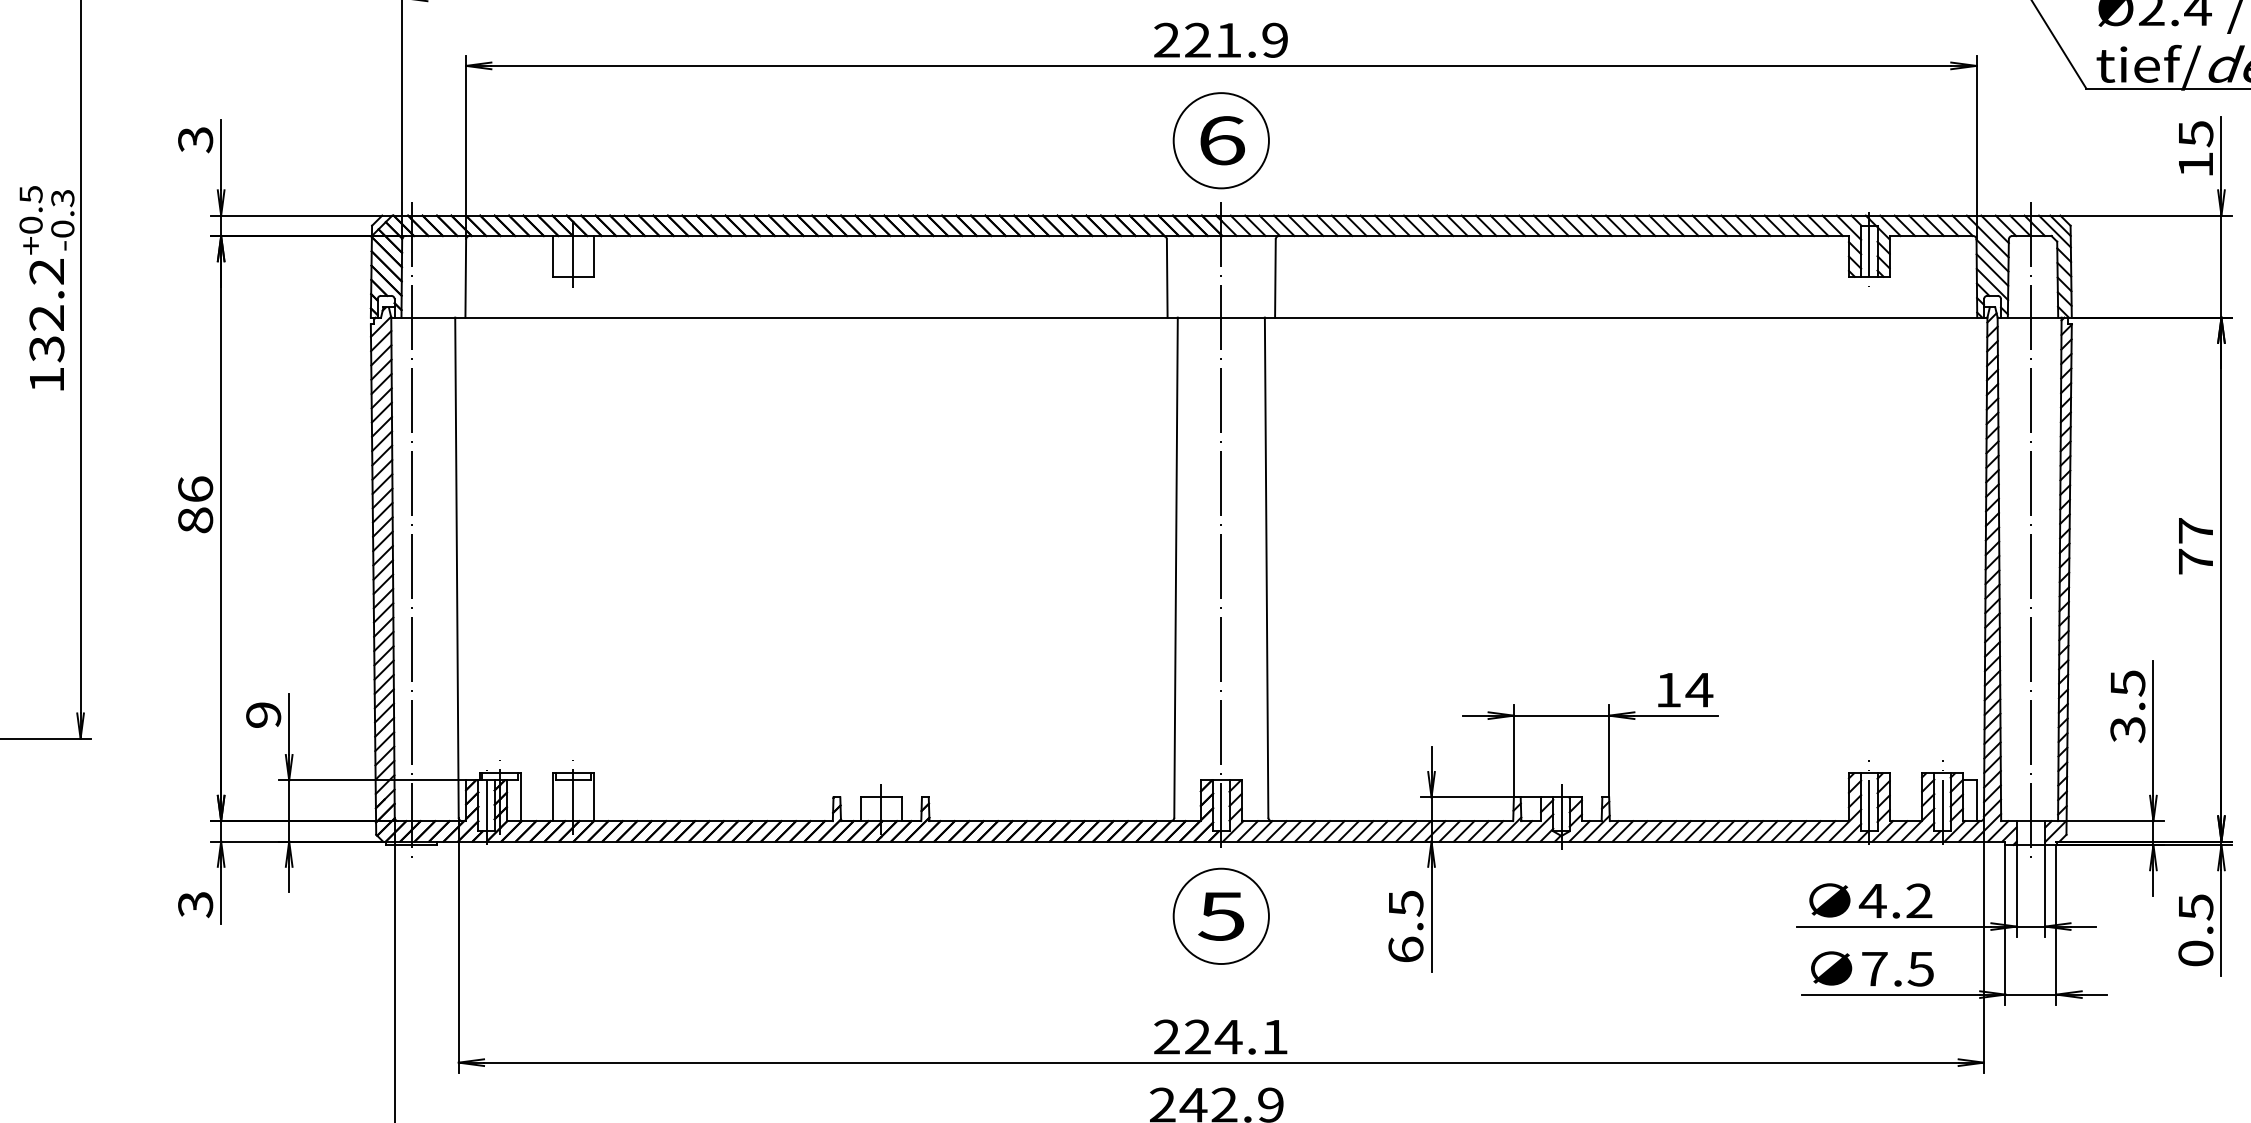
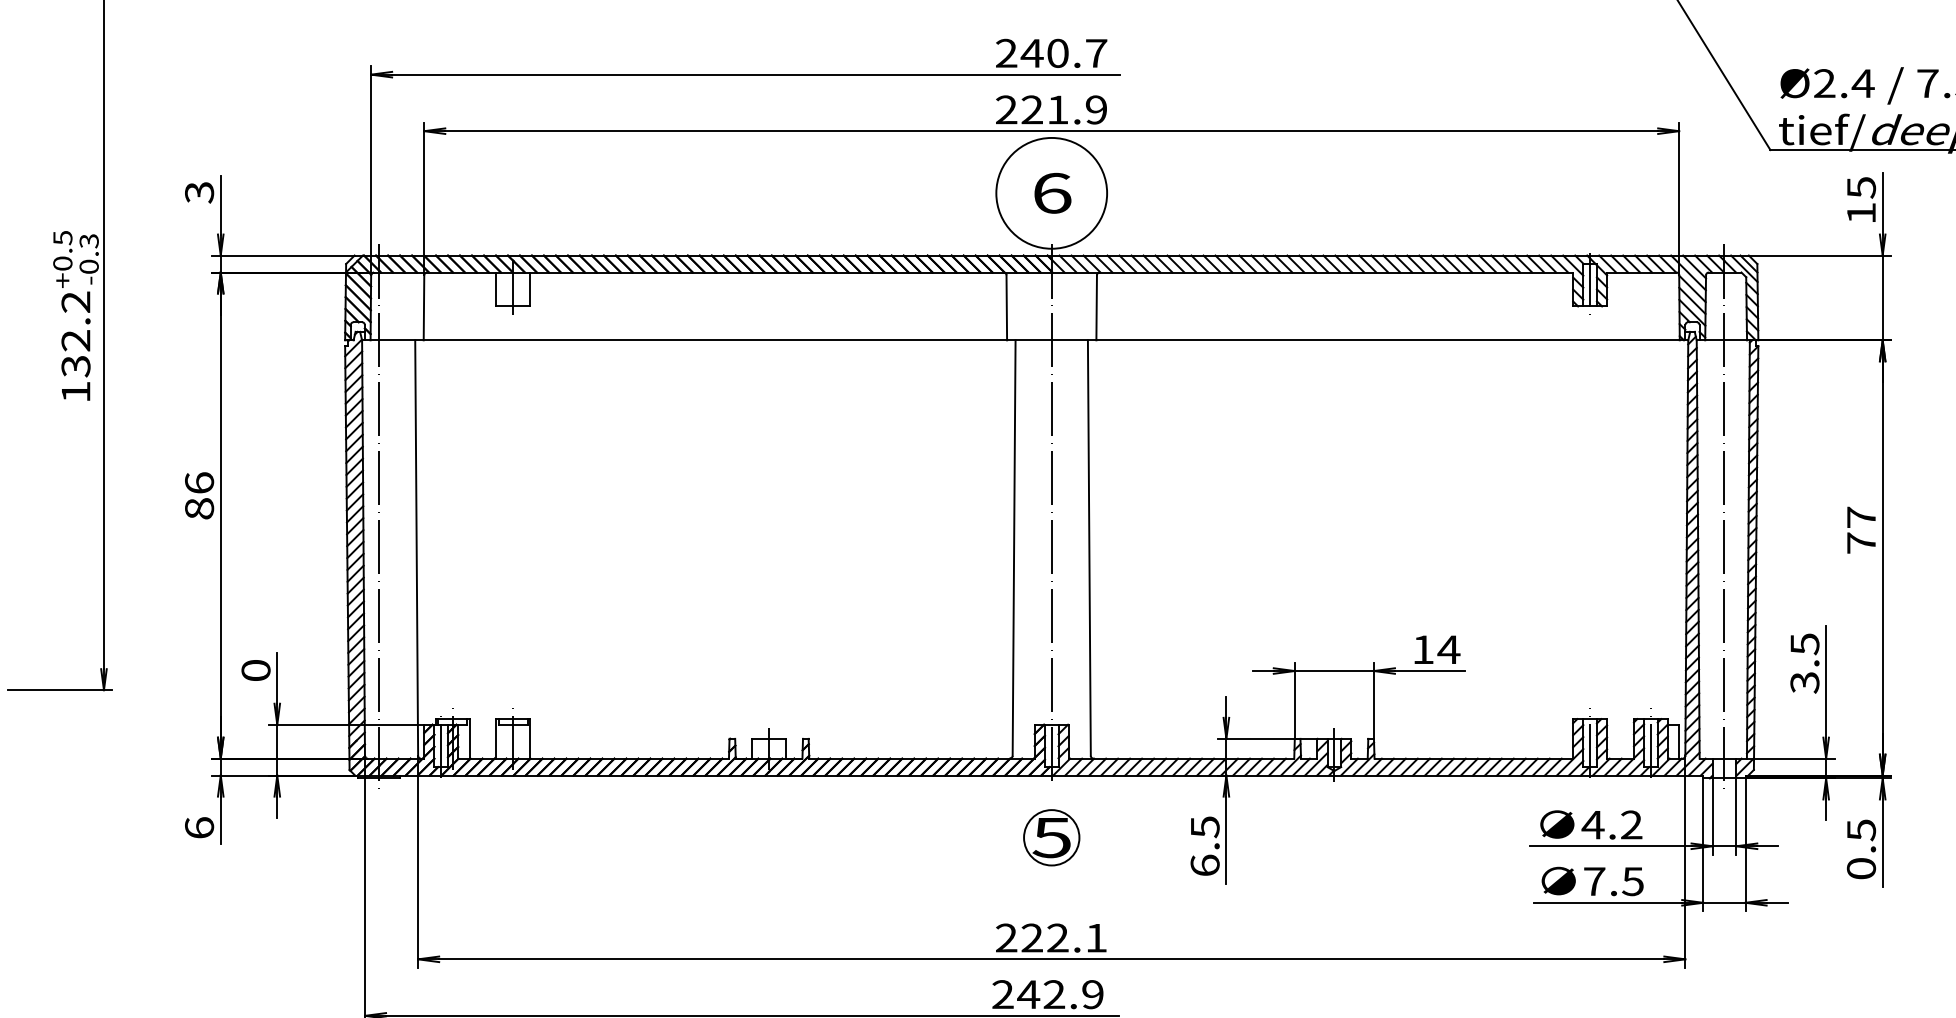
circle: (1221, 139) -> (1051, 192), size x1.4
text: (262, 715) -> (255, 670), 9 -> 0
text: (195, 905) -> (199, 828), 3 -> 6
circle: (1221, 916) -> (1051, 837), size x0.7
text: (1228, 1036) -> (1057, 937), 224.1 -> 222.1

